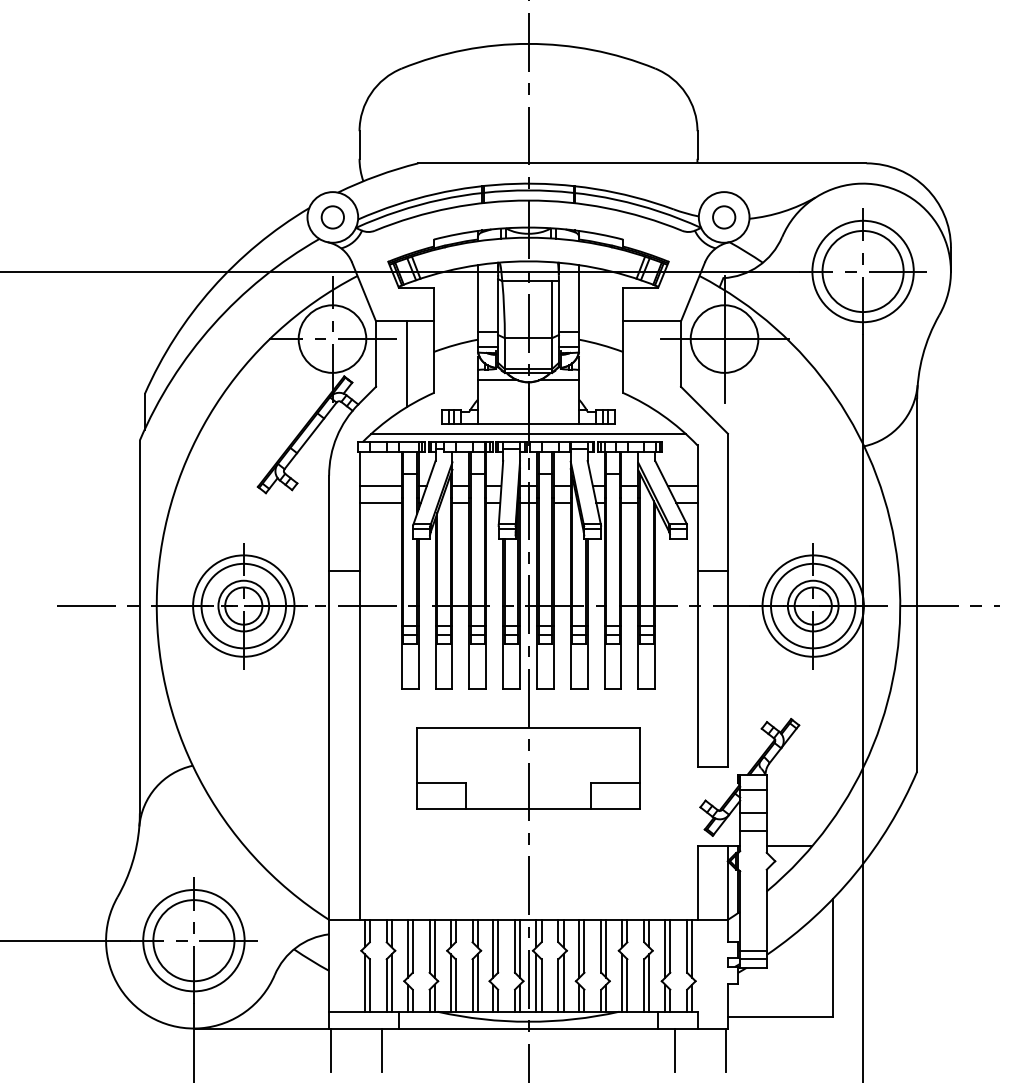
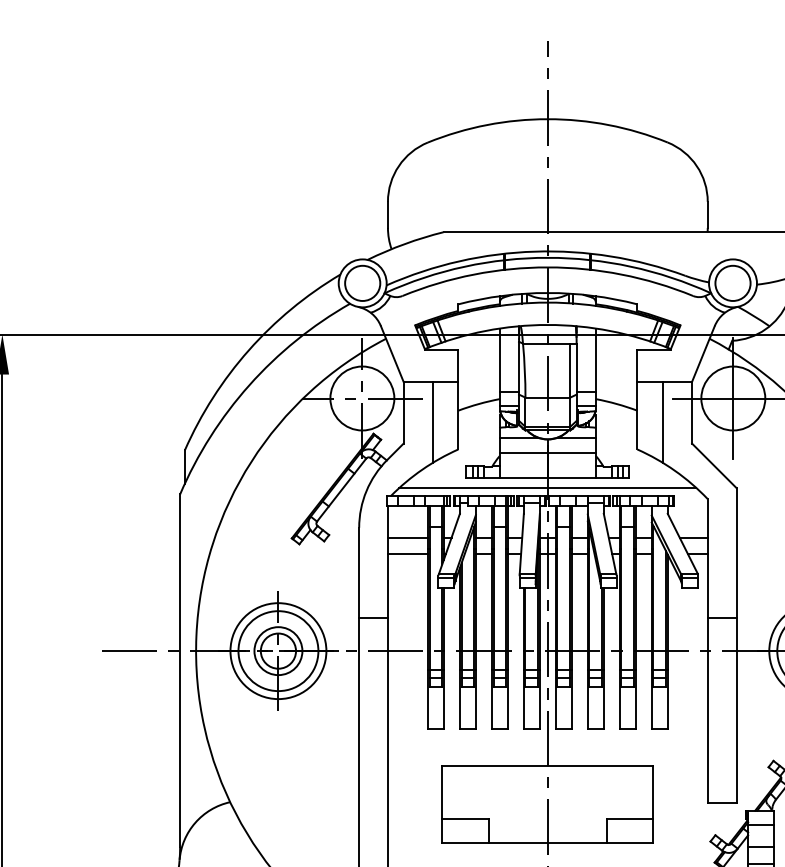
circle: (332, 217) -> (362, 283), size x1.67
circle: (723, 217) -> (732, 283), size x1.67
line: (649, 363) -> (662, 421), added
line: (528, 396) -> (547, 452), added

